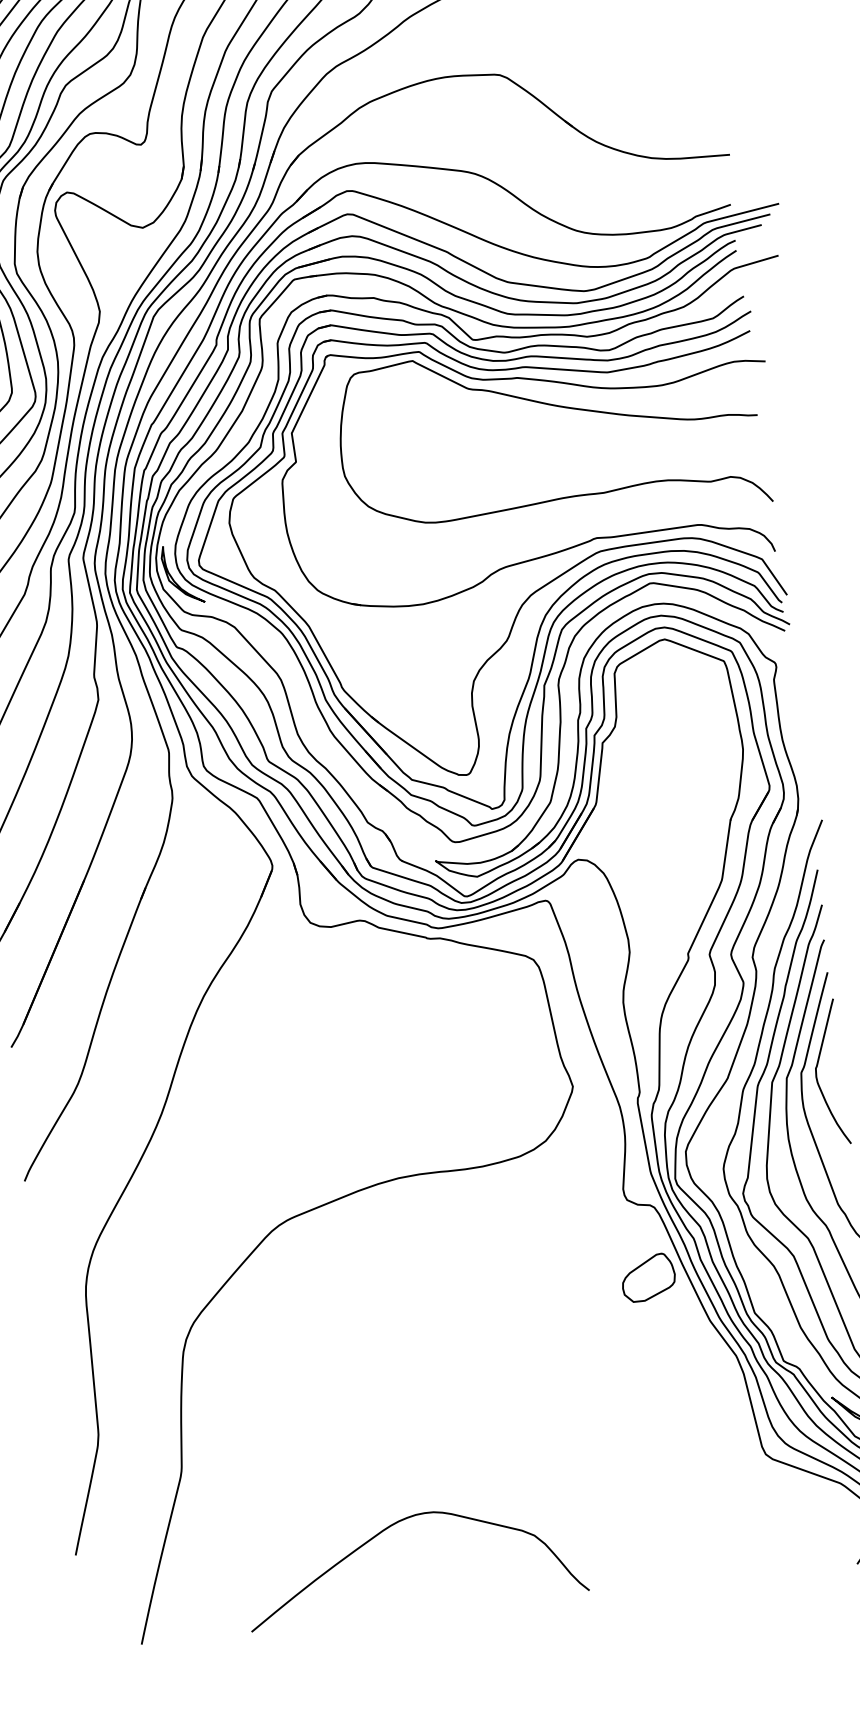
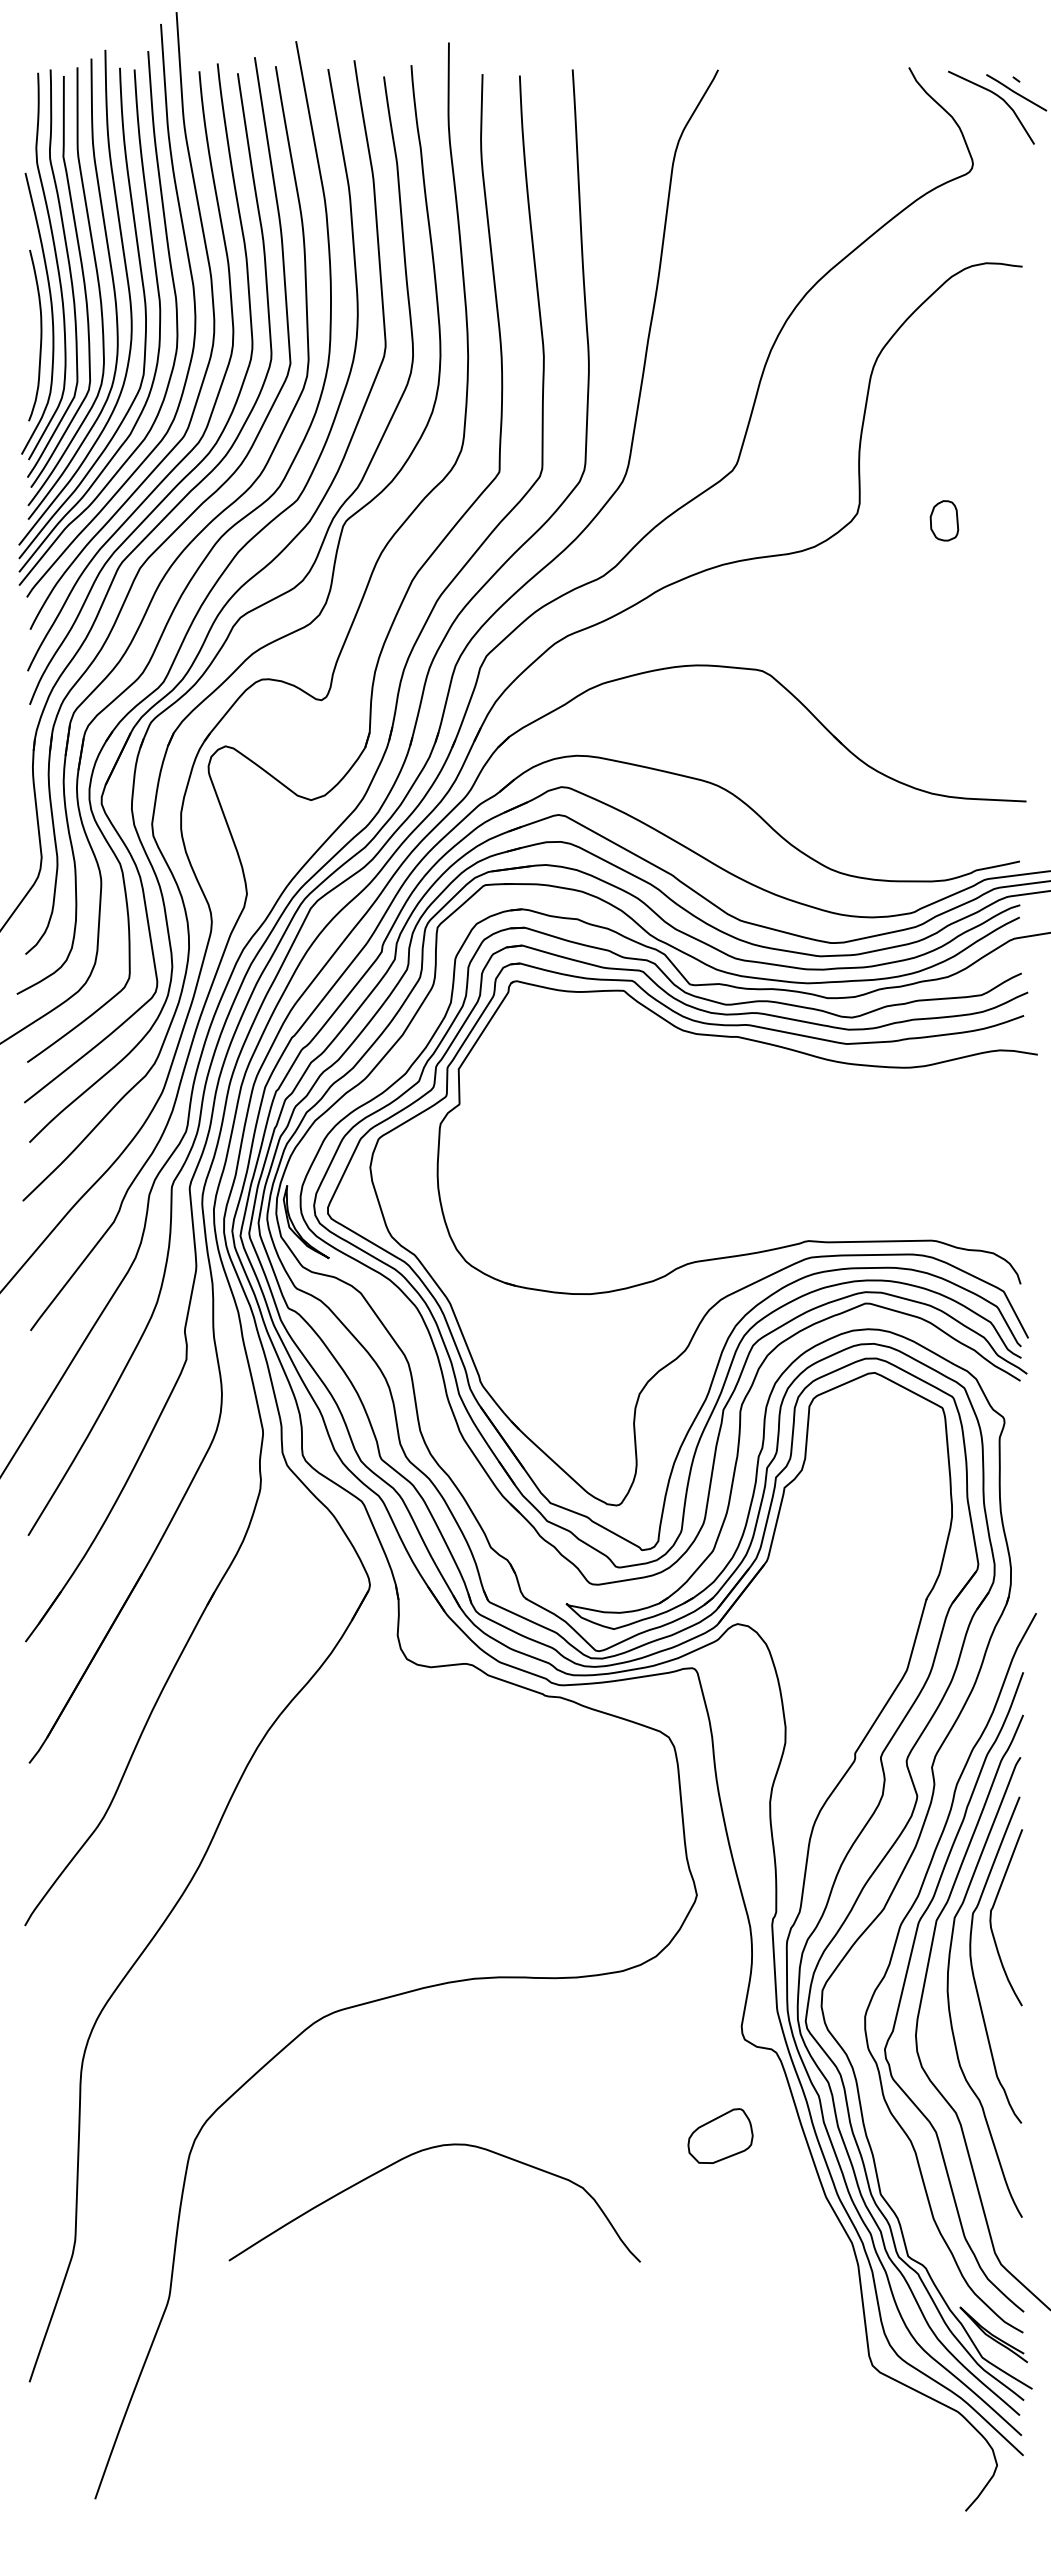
curve: (556, 406) -> (780, 1077), removed
part: (648, 1277) -> (720, 2135), moved
curve: (395, 1524) -> (417, 2153), moved

